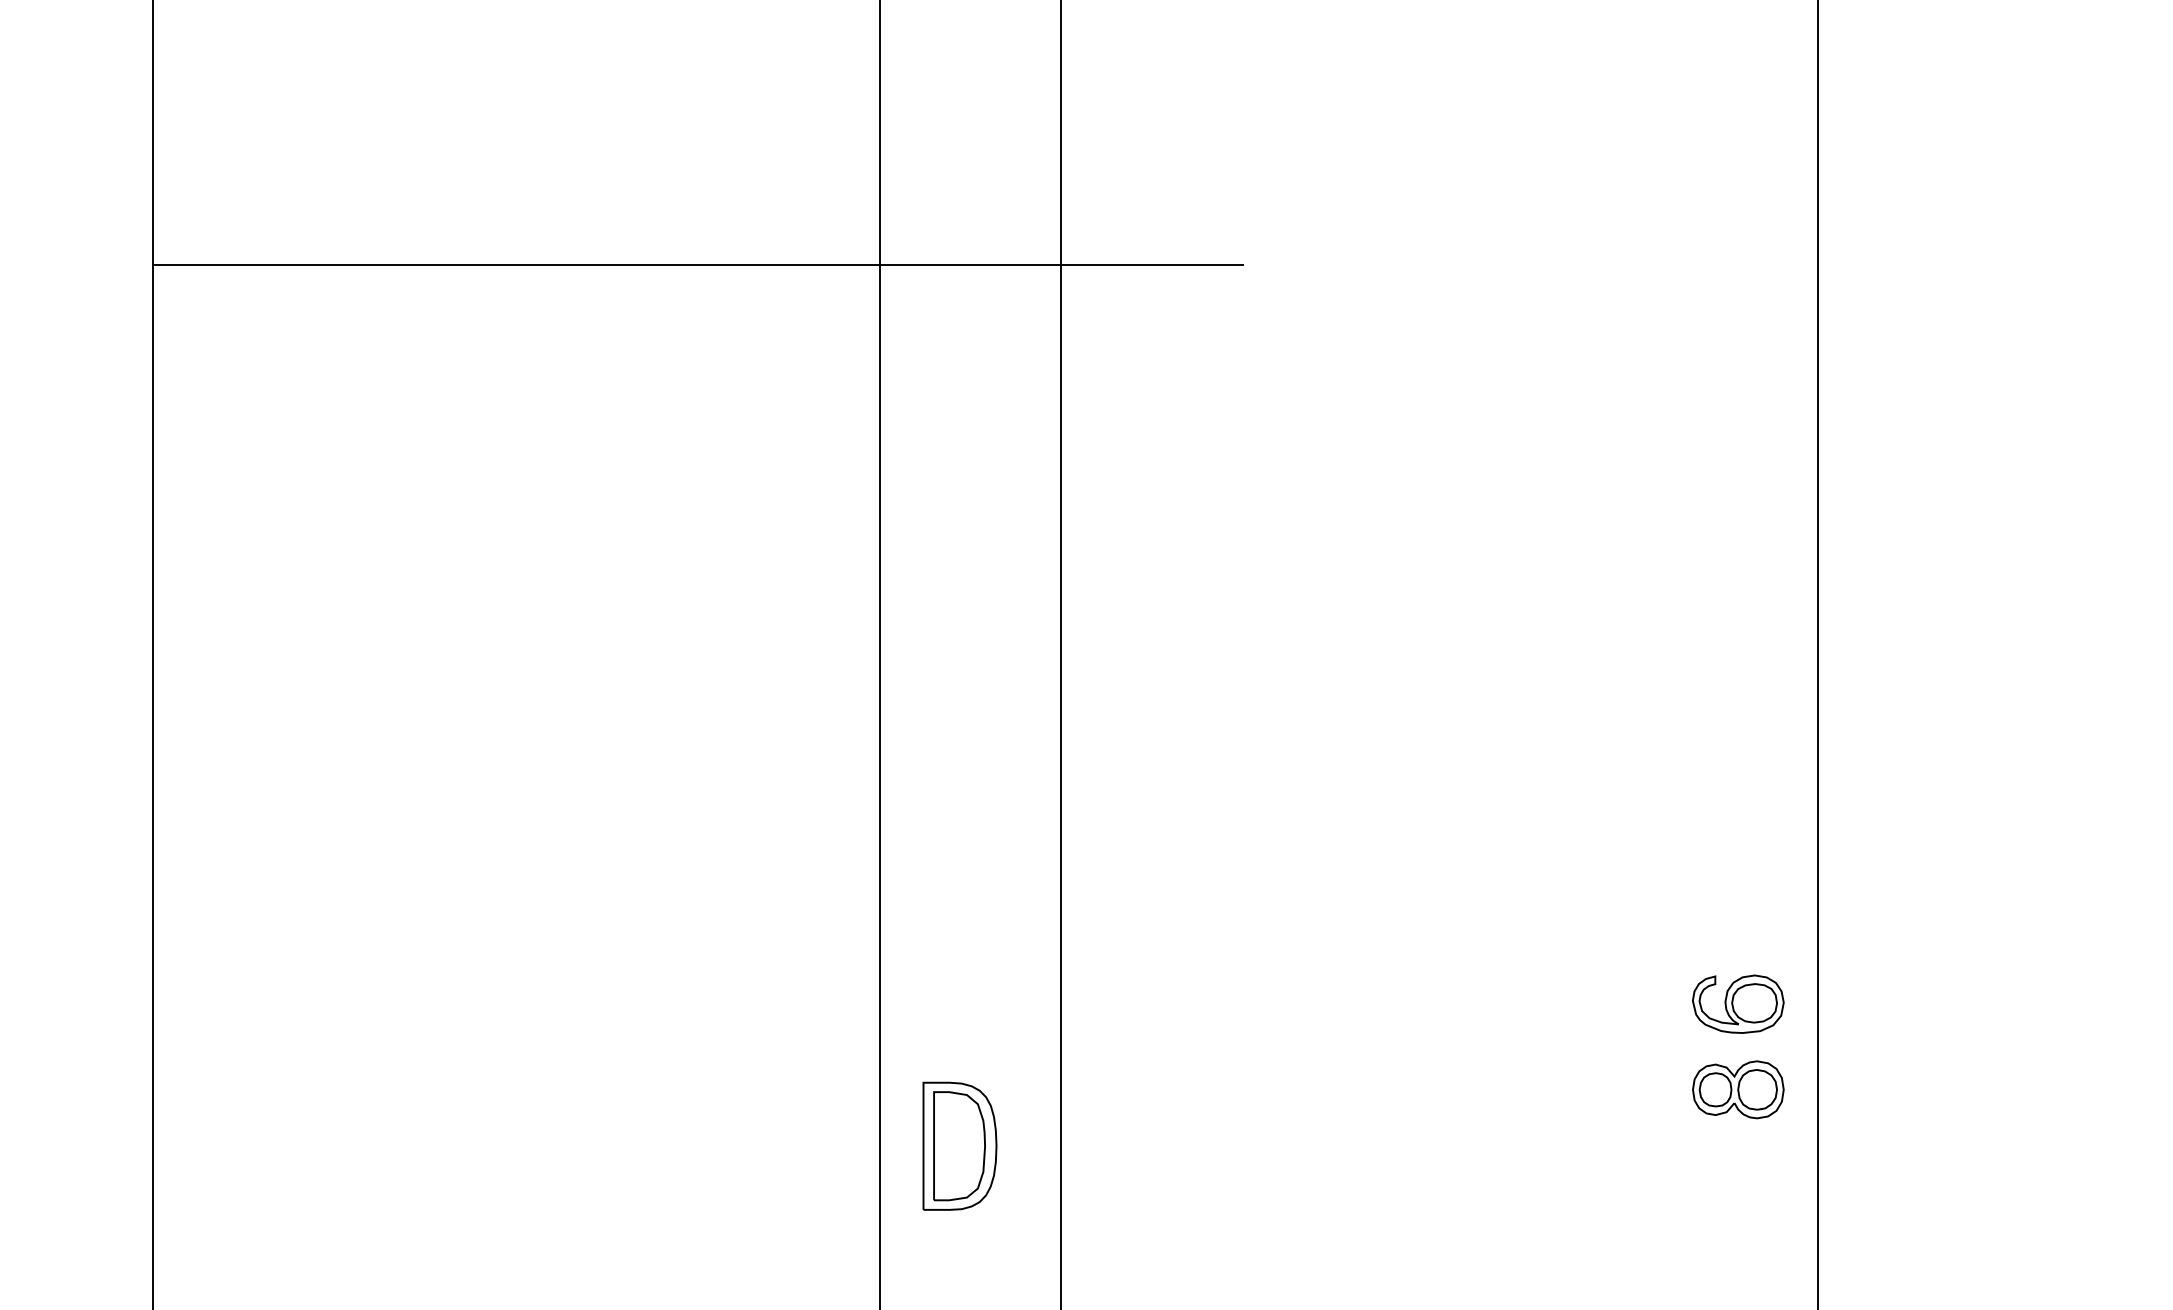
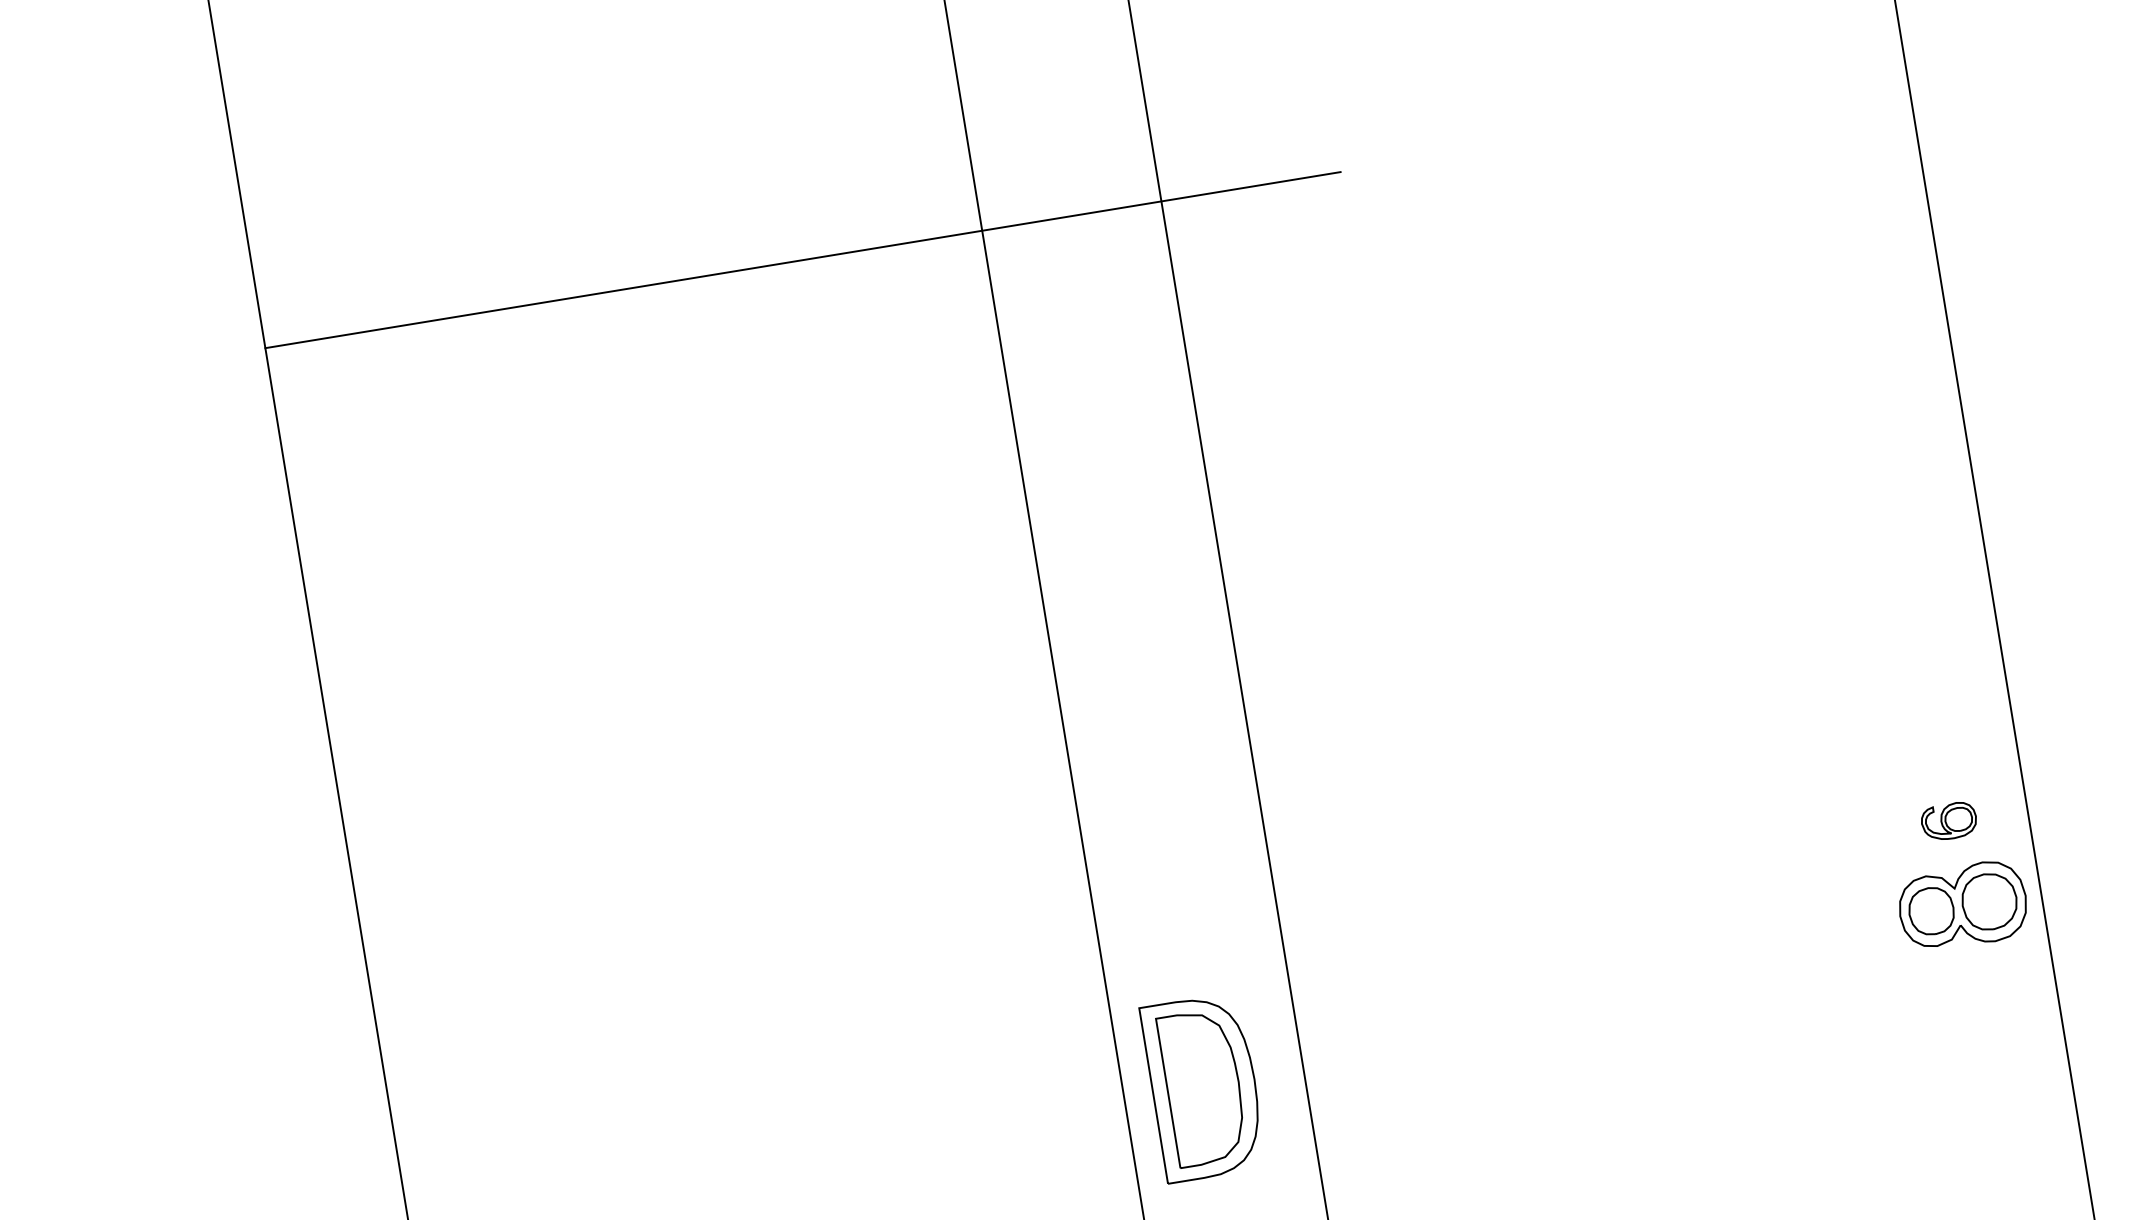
part: (1738, 1003) -> (1949, 820), size x0.6
part: (1738, 1089) -> (1963, 905), size x1.4
part: (959, 1145) -> (1203, 1086), size x1.4

